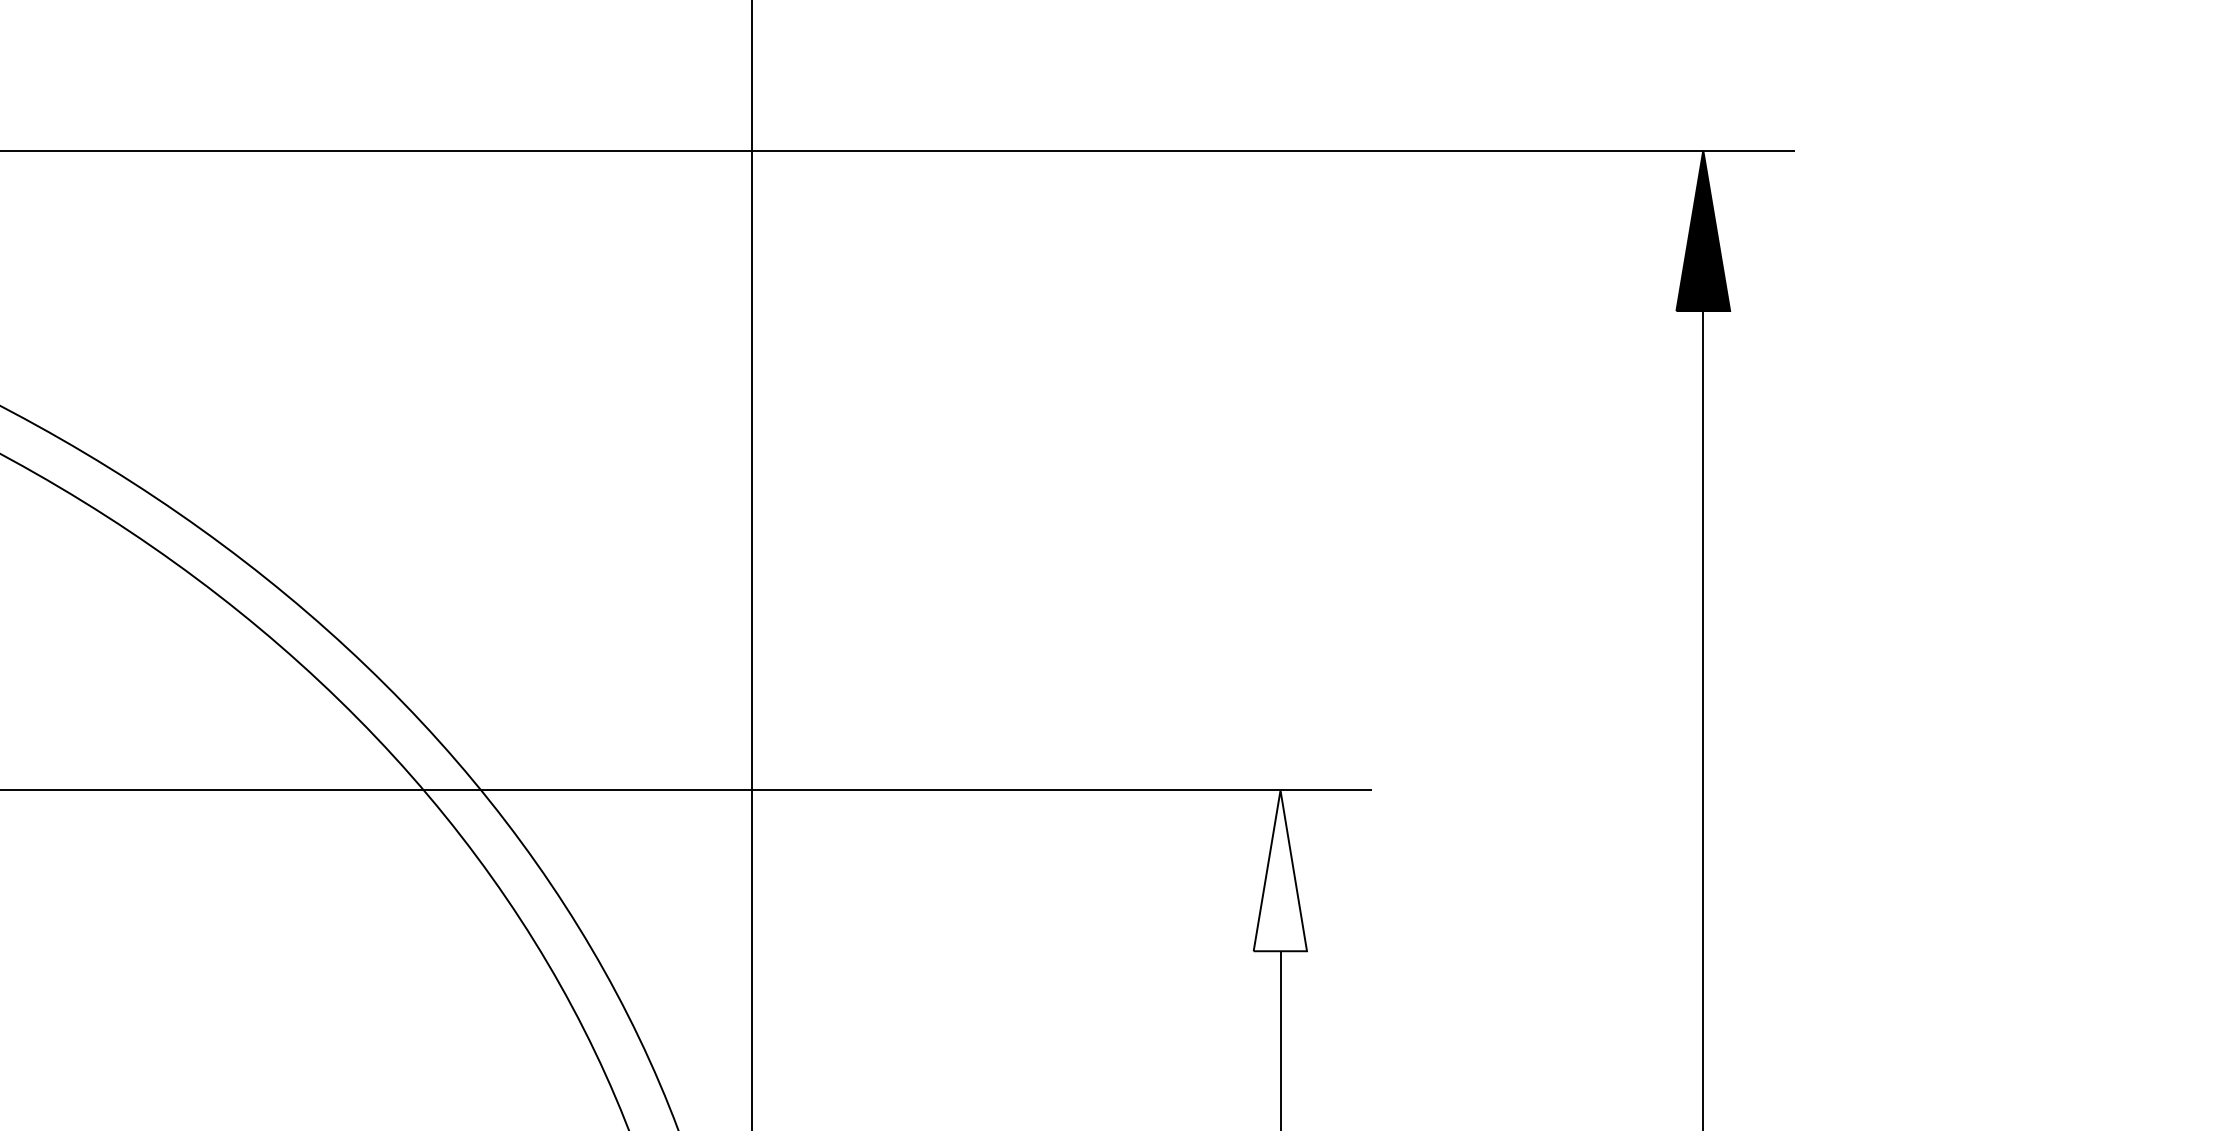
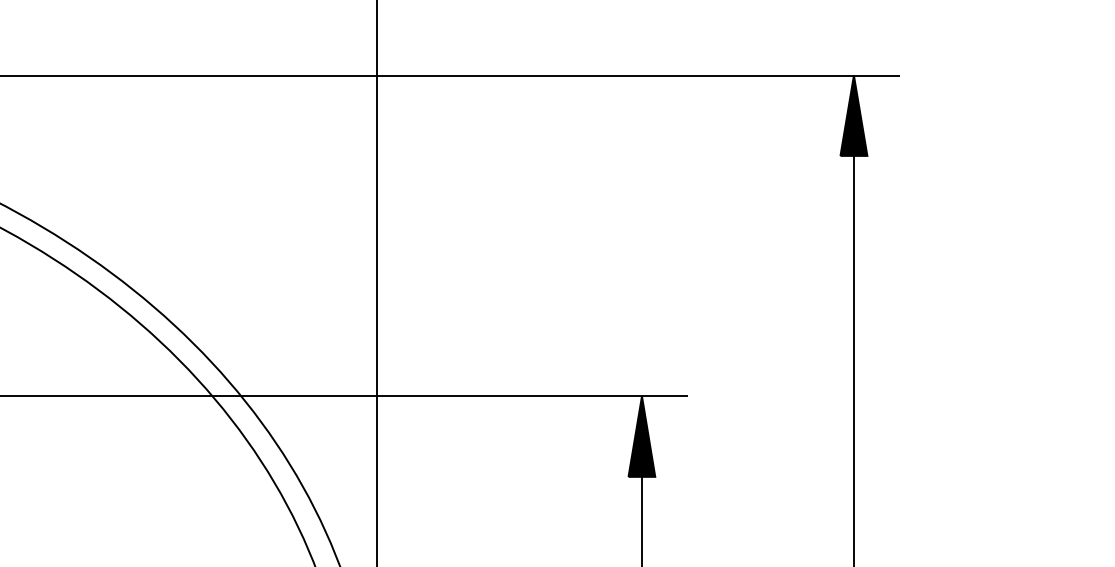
fill: (1279, 870) -> (641, 436), added

